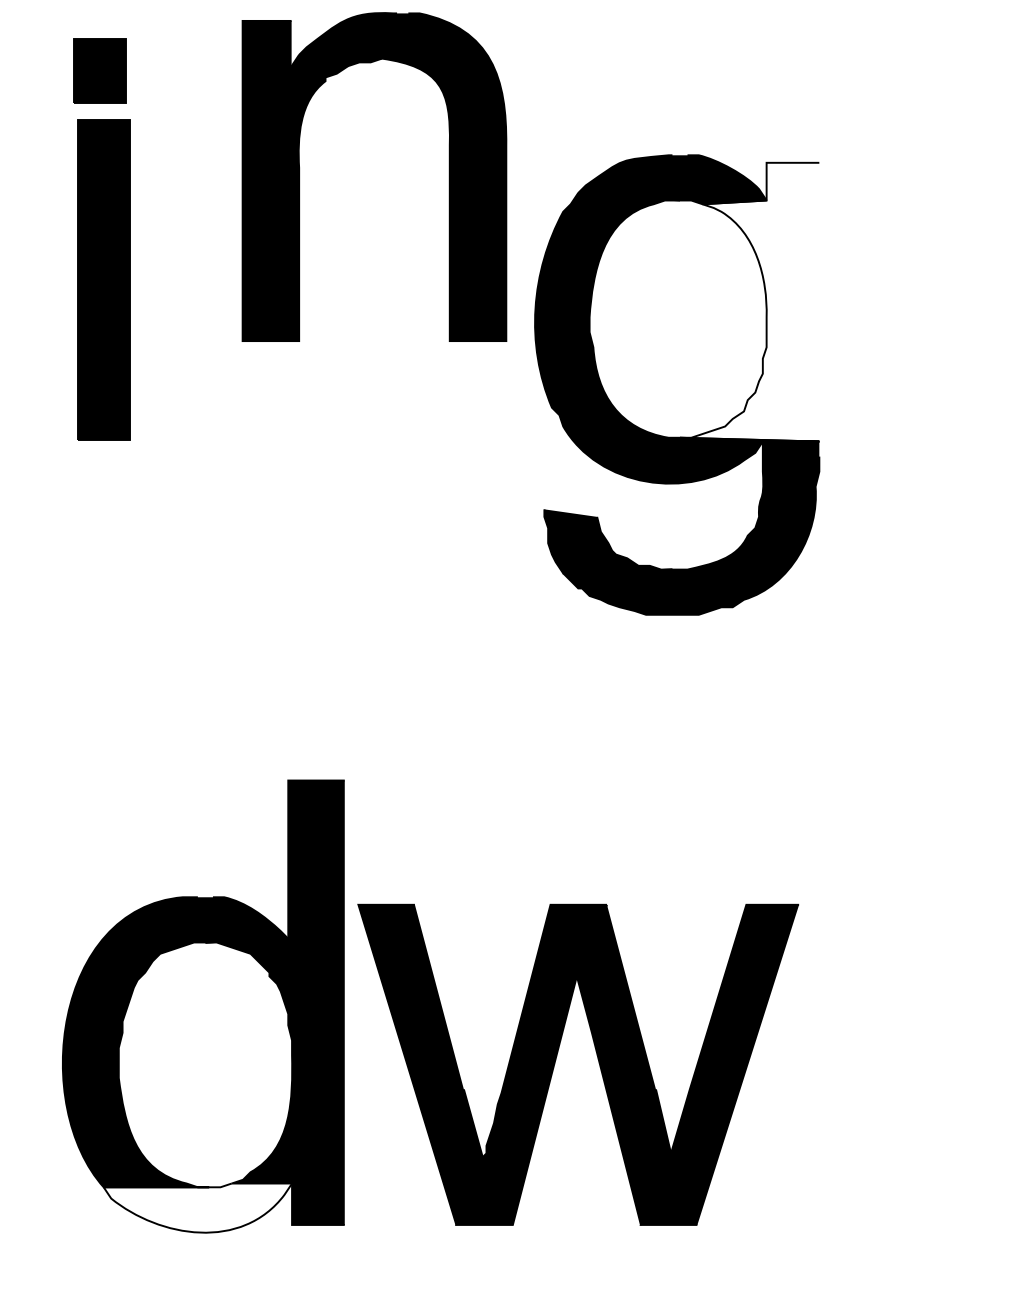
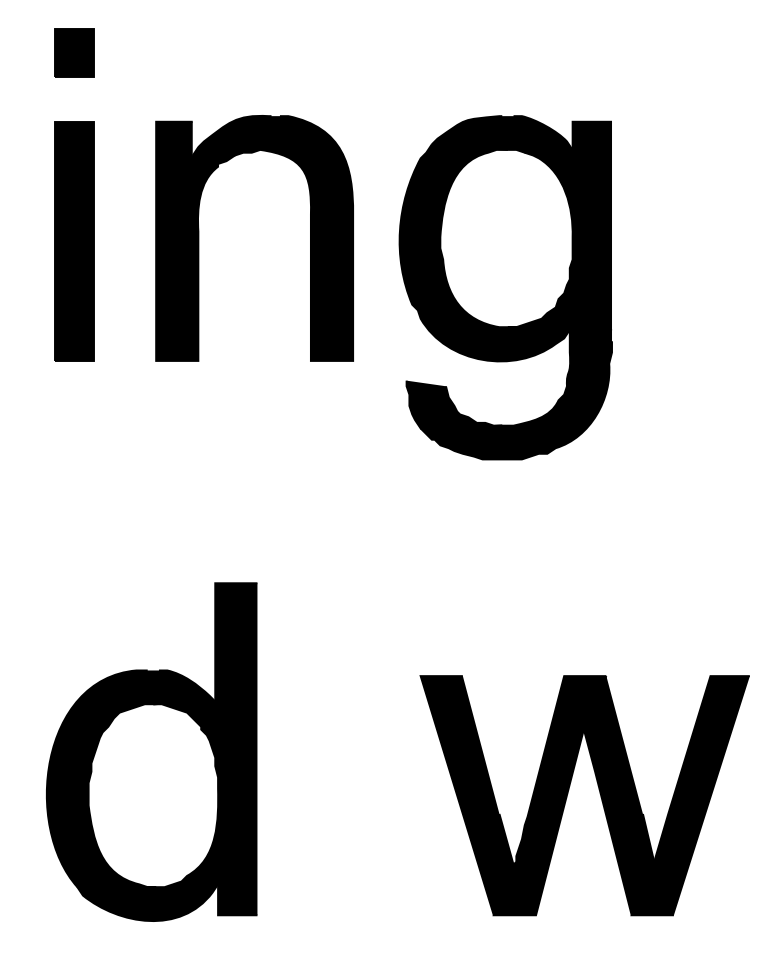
part: (300, 177) -> (199, 238), moved
part: (103, 280) -> (74, 241), moved
fill: (749, 301) -> (559, 225), added
part: (597, 1061) -> (599, 793), moved
fill: (197, 1207) -> (147, 902), added

